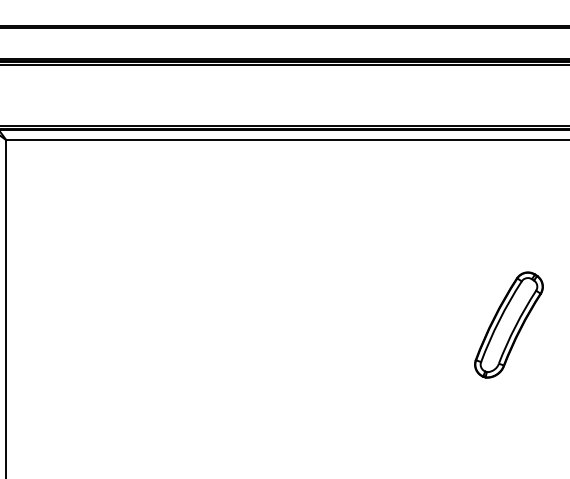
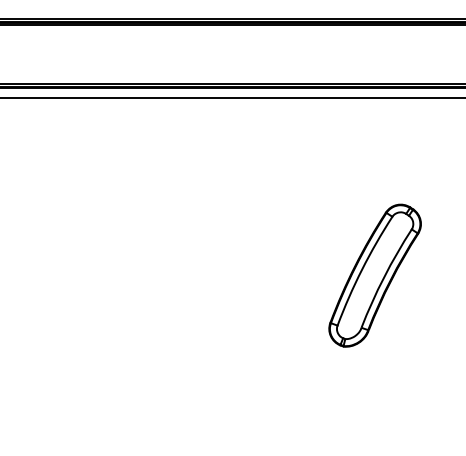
part: (508, 324) -> (374, 275), size x1.4

